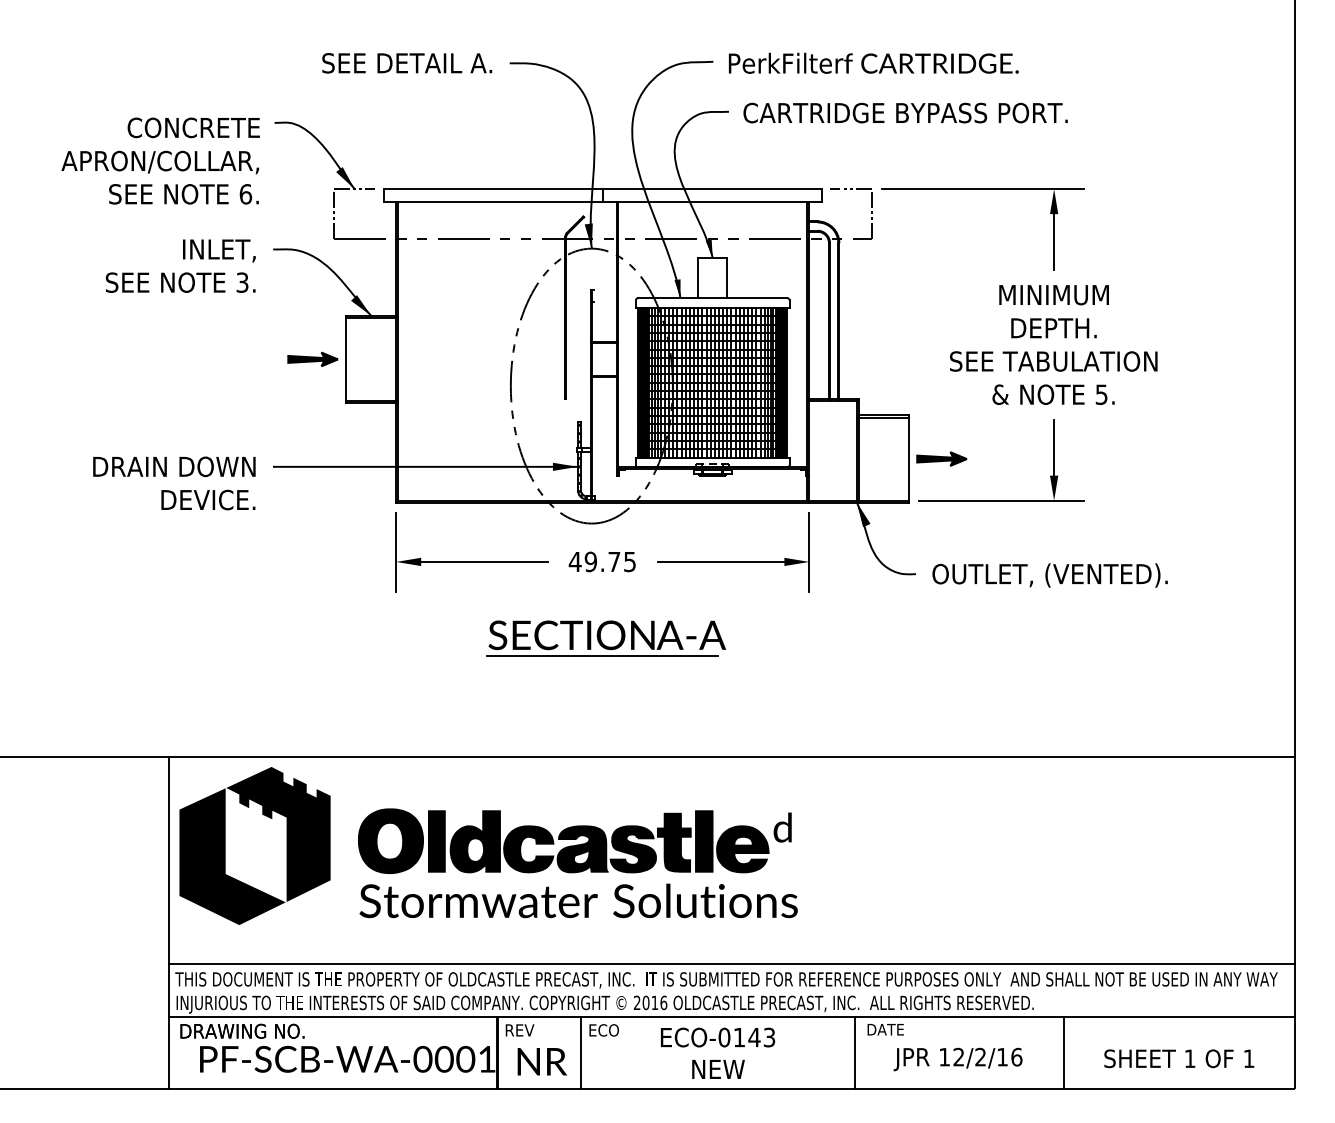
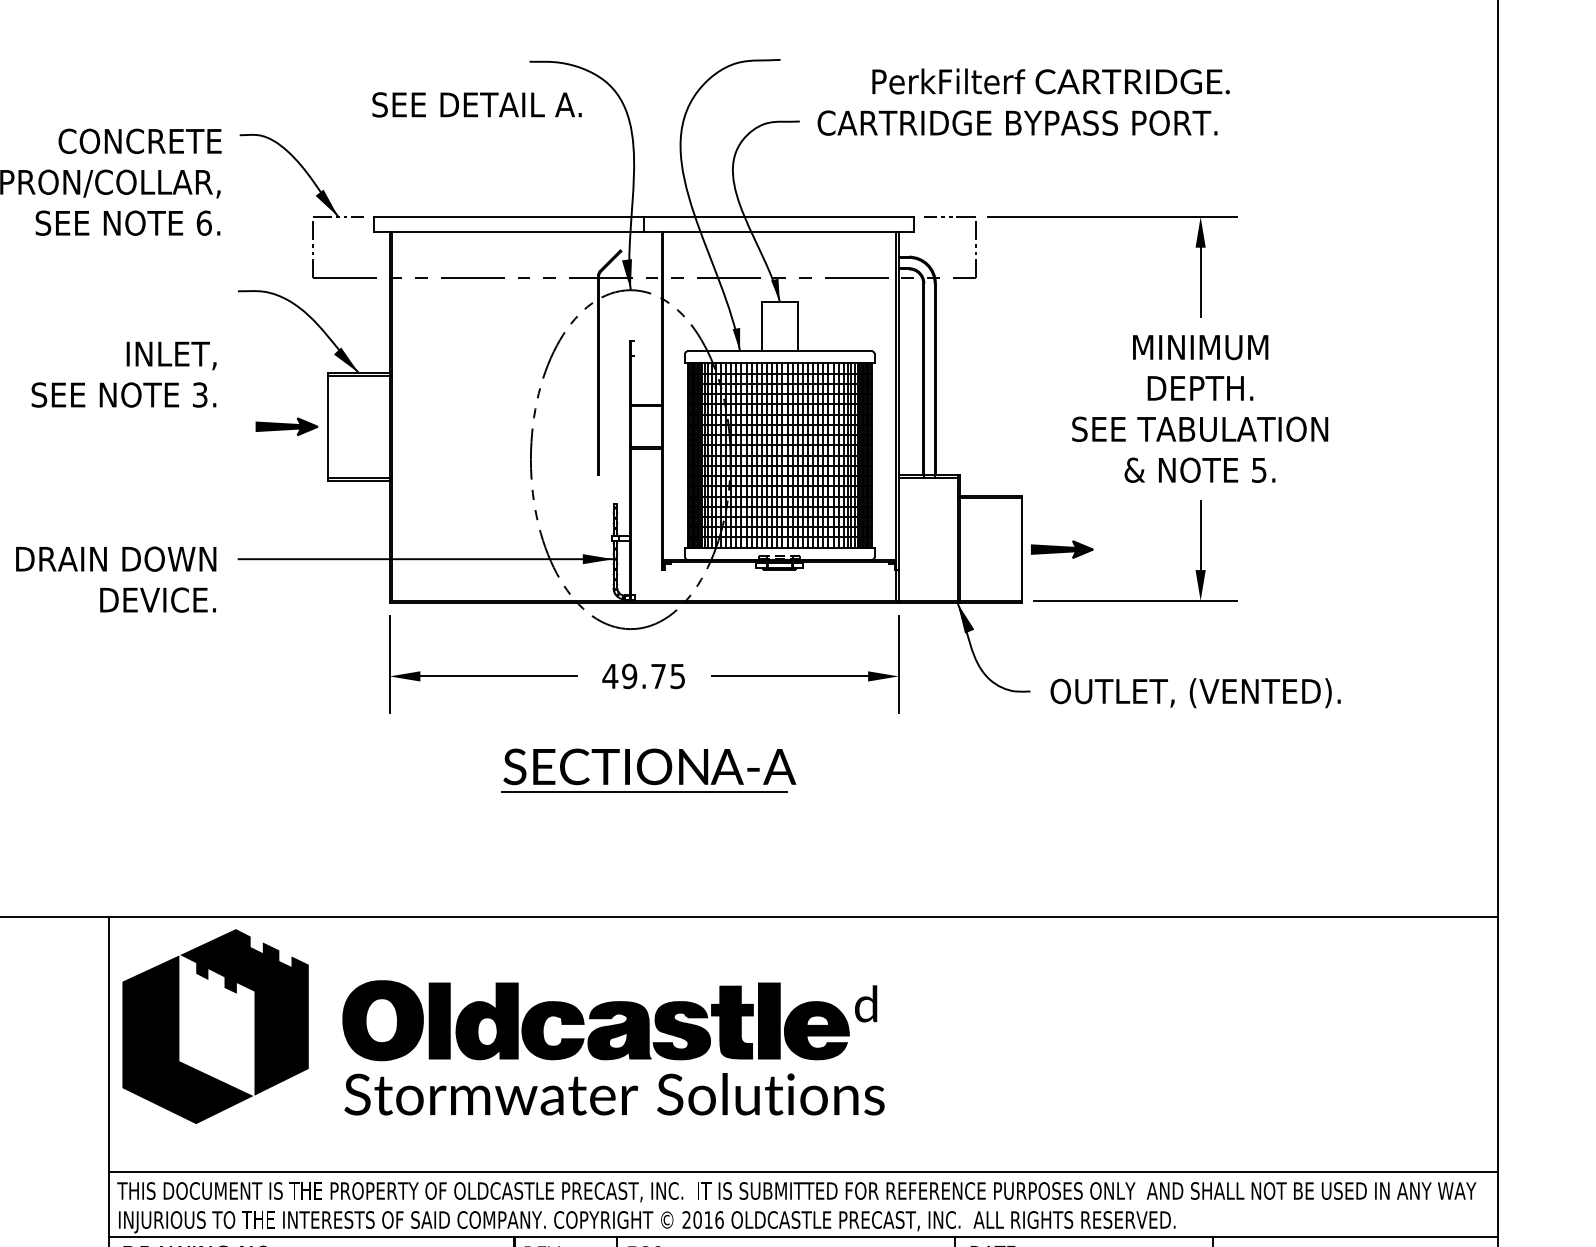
text: (873, 62) -> (1050, 80), moved
text: (407, 63) -> (477, 105), moved
text: (180, 265) -> (123, 373), moved

